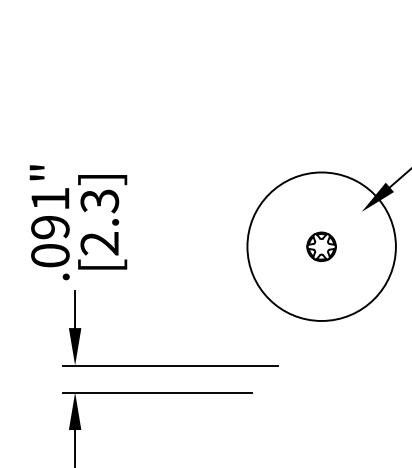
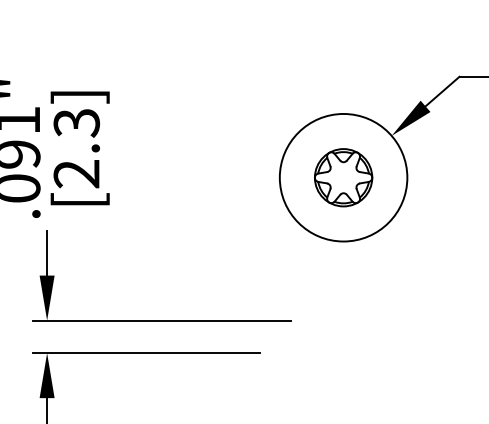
circle: (321, 246) -> (343, 177), size x0.71
part: (321, 246) -> (343, 177), size x1.67

